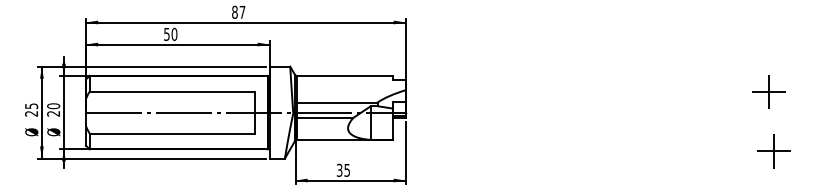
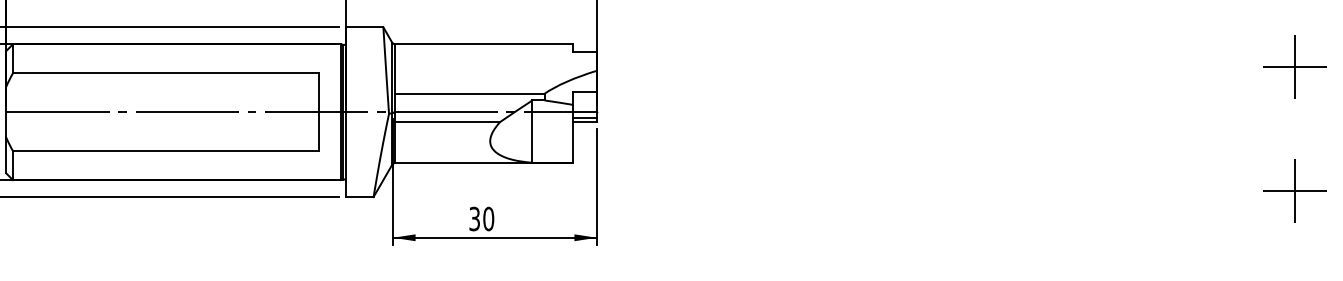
part: (768, 91) -> (1294, 65), moved
part: (773, 151) -> (1294, 191), moved
text: (347, 169) -> (489, 217), 35 -> 30

